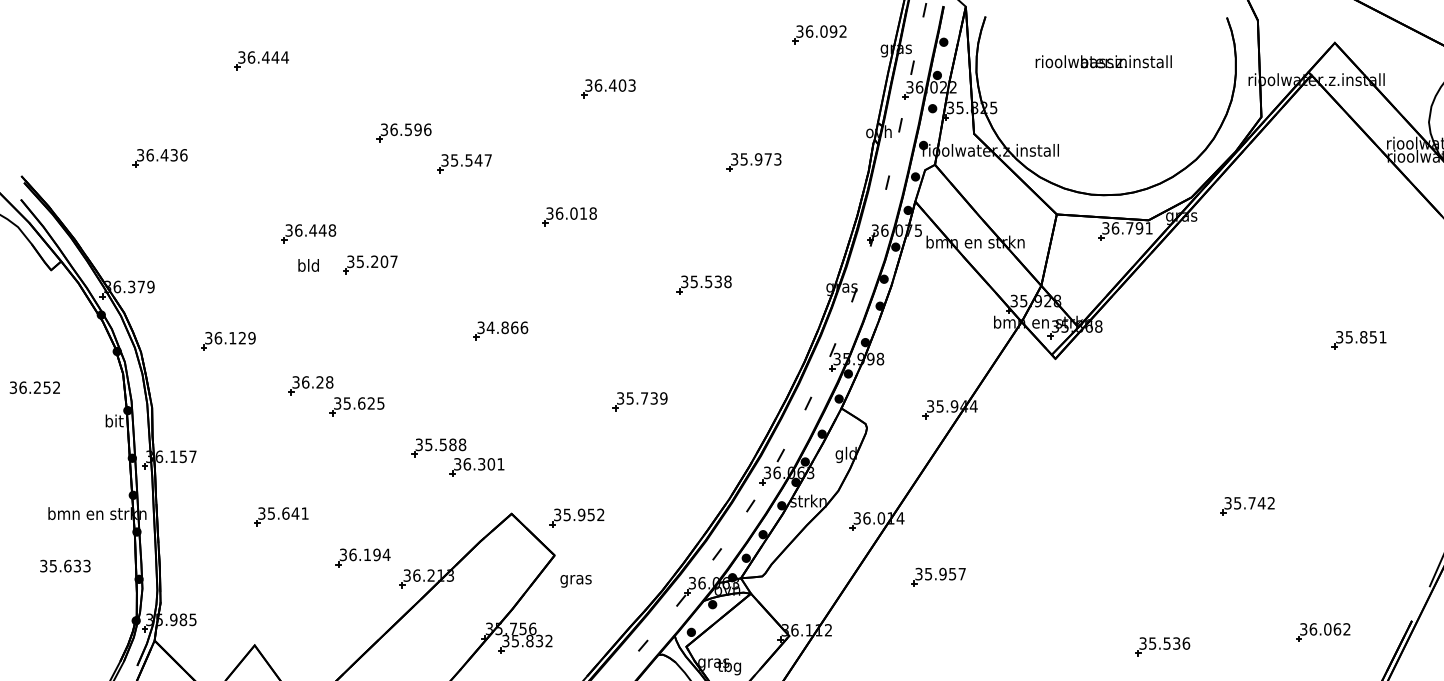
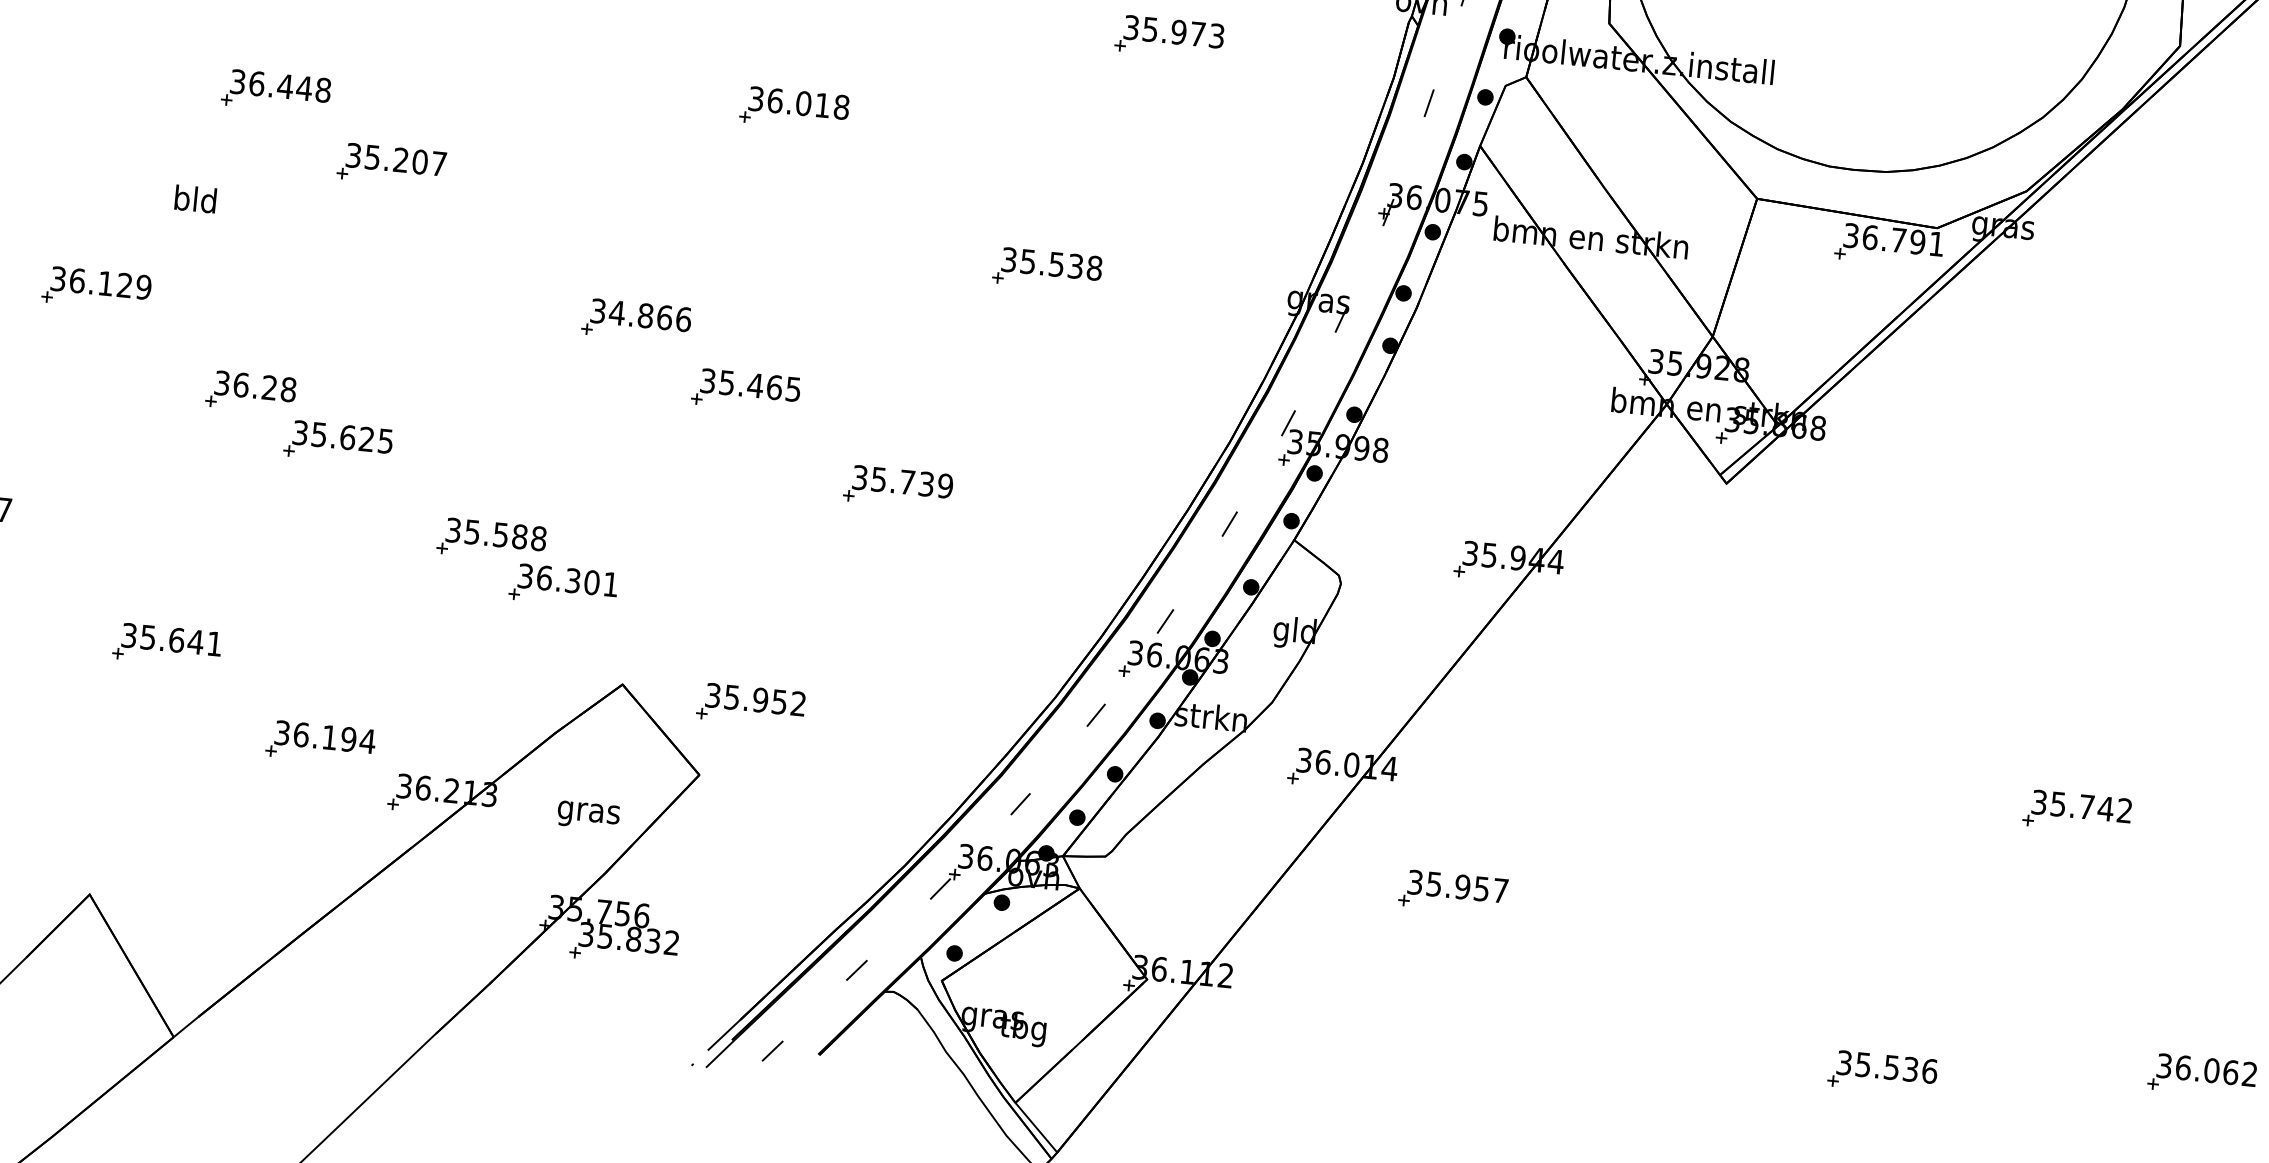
text: (308, 265) -> (195, 199), moved
part: (558, 360) -> (744, 390), added
text: (575, 581) -> (587, 815), moved

